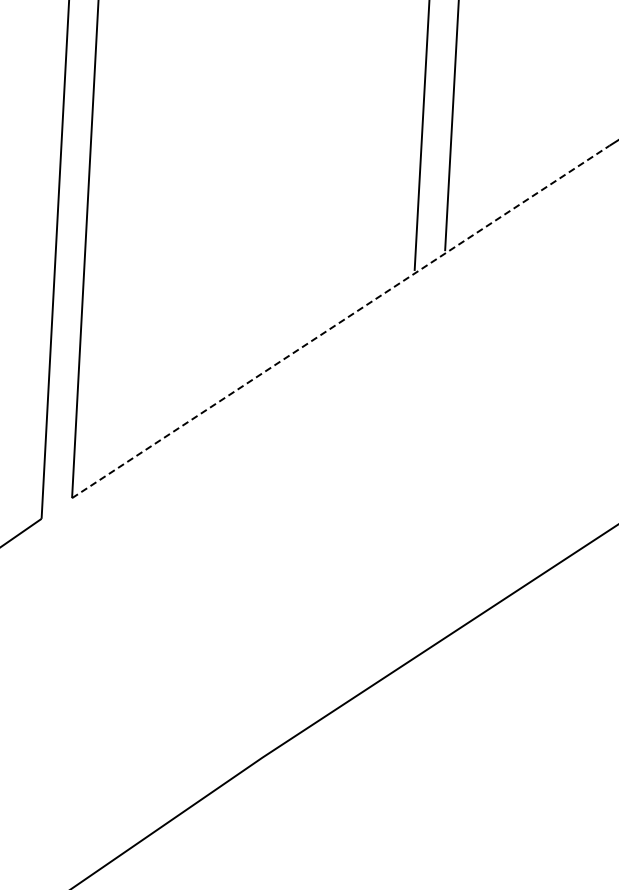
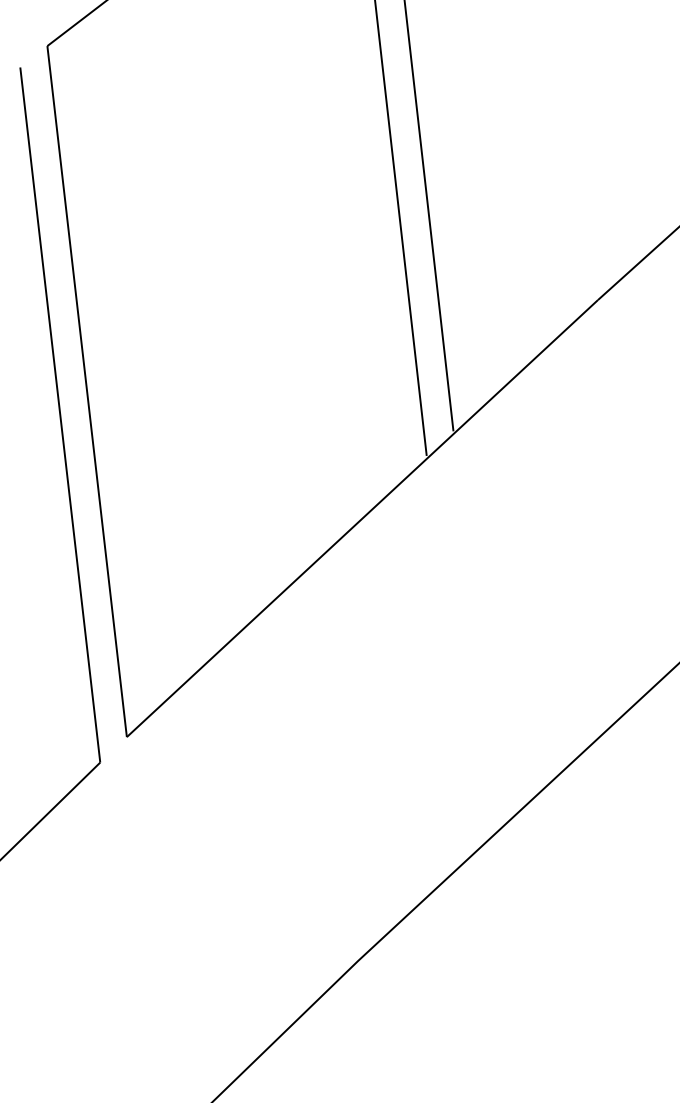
line: (340, 321) -> (362, 518), dashed -> solid

